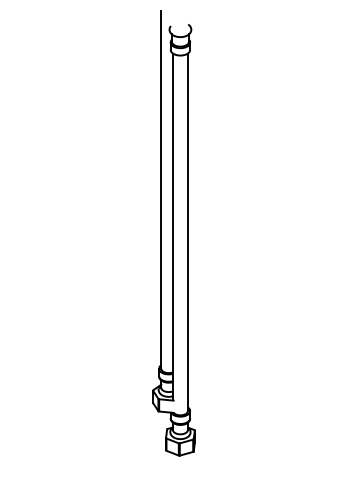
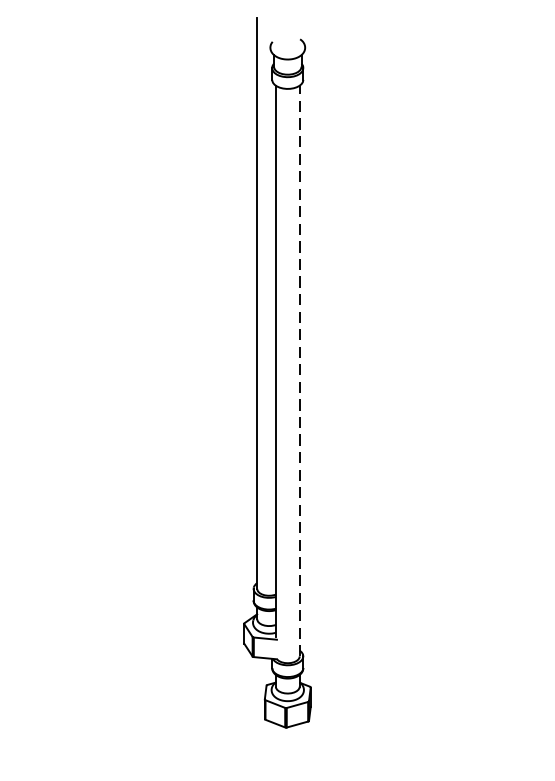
line: (187, 232) -> (299, 371), solid -> dashed

